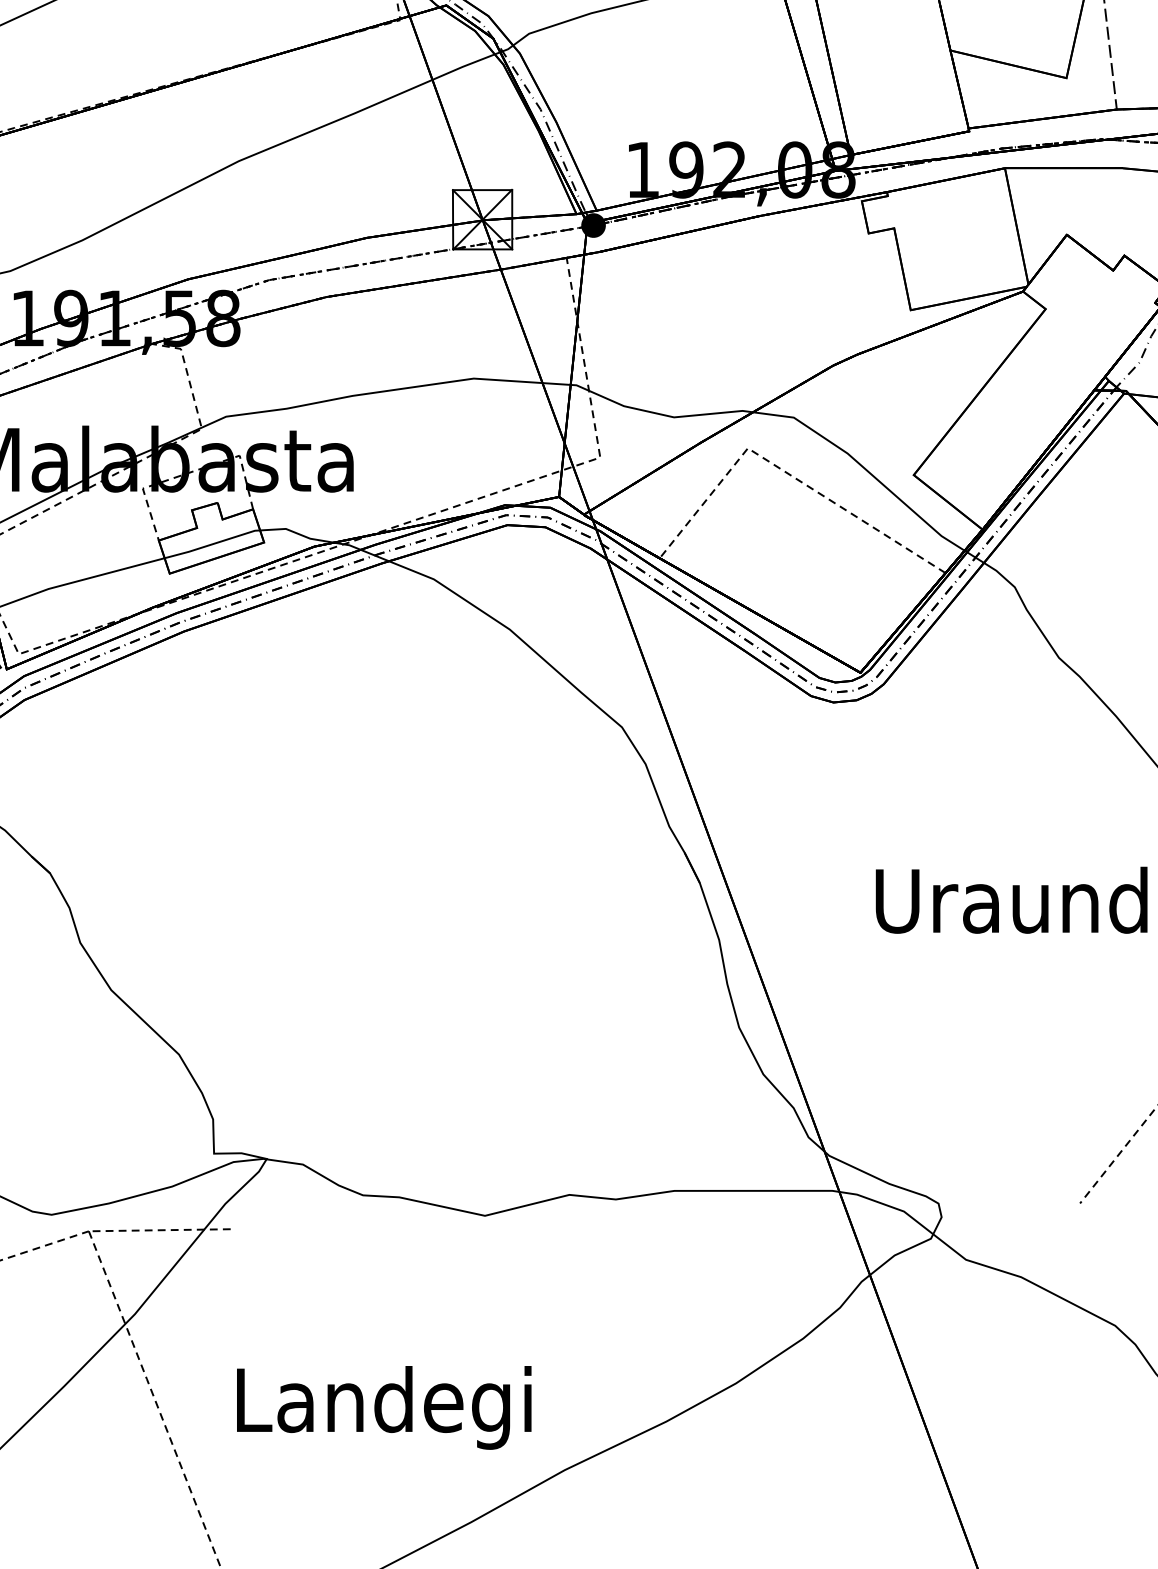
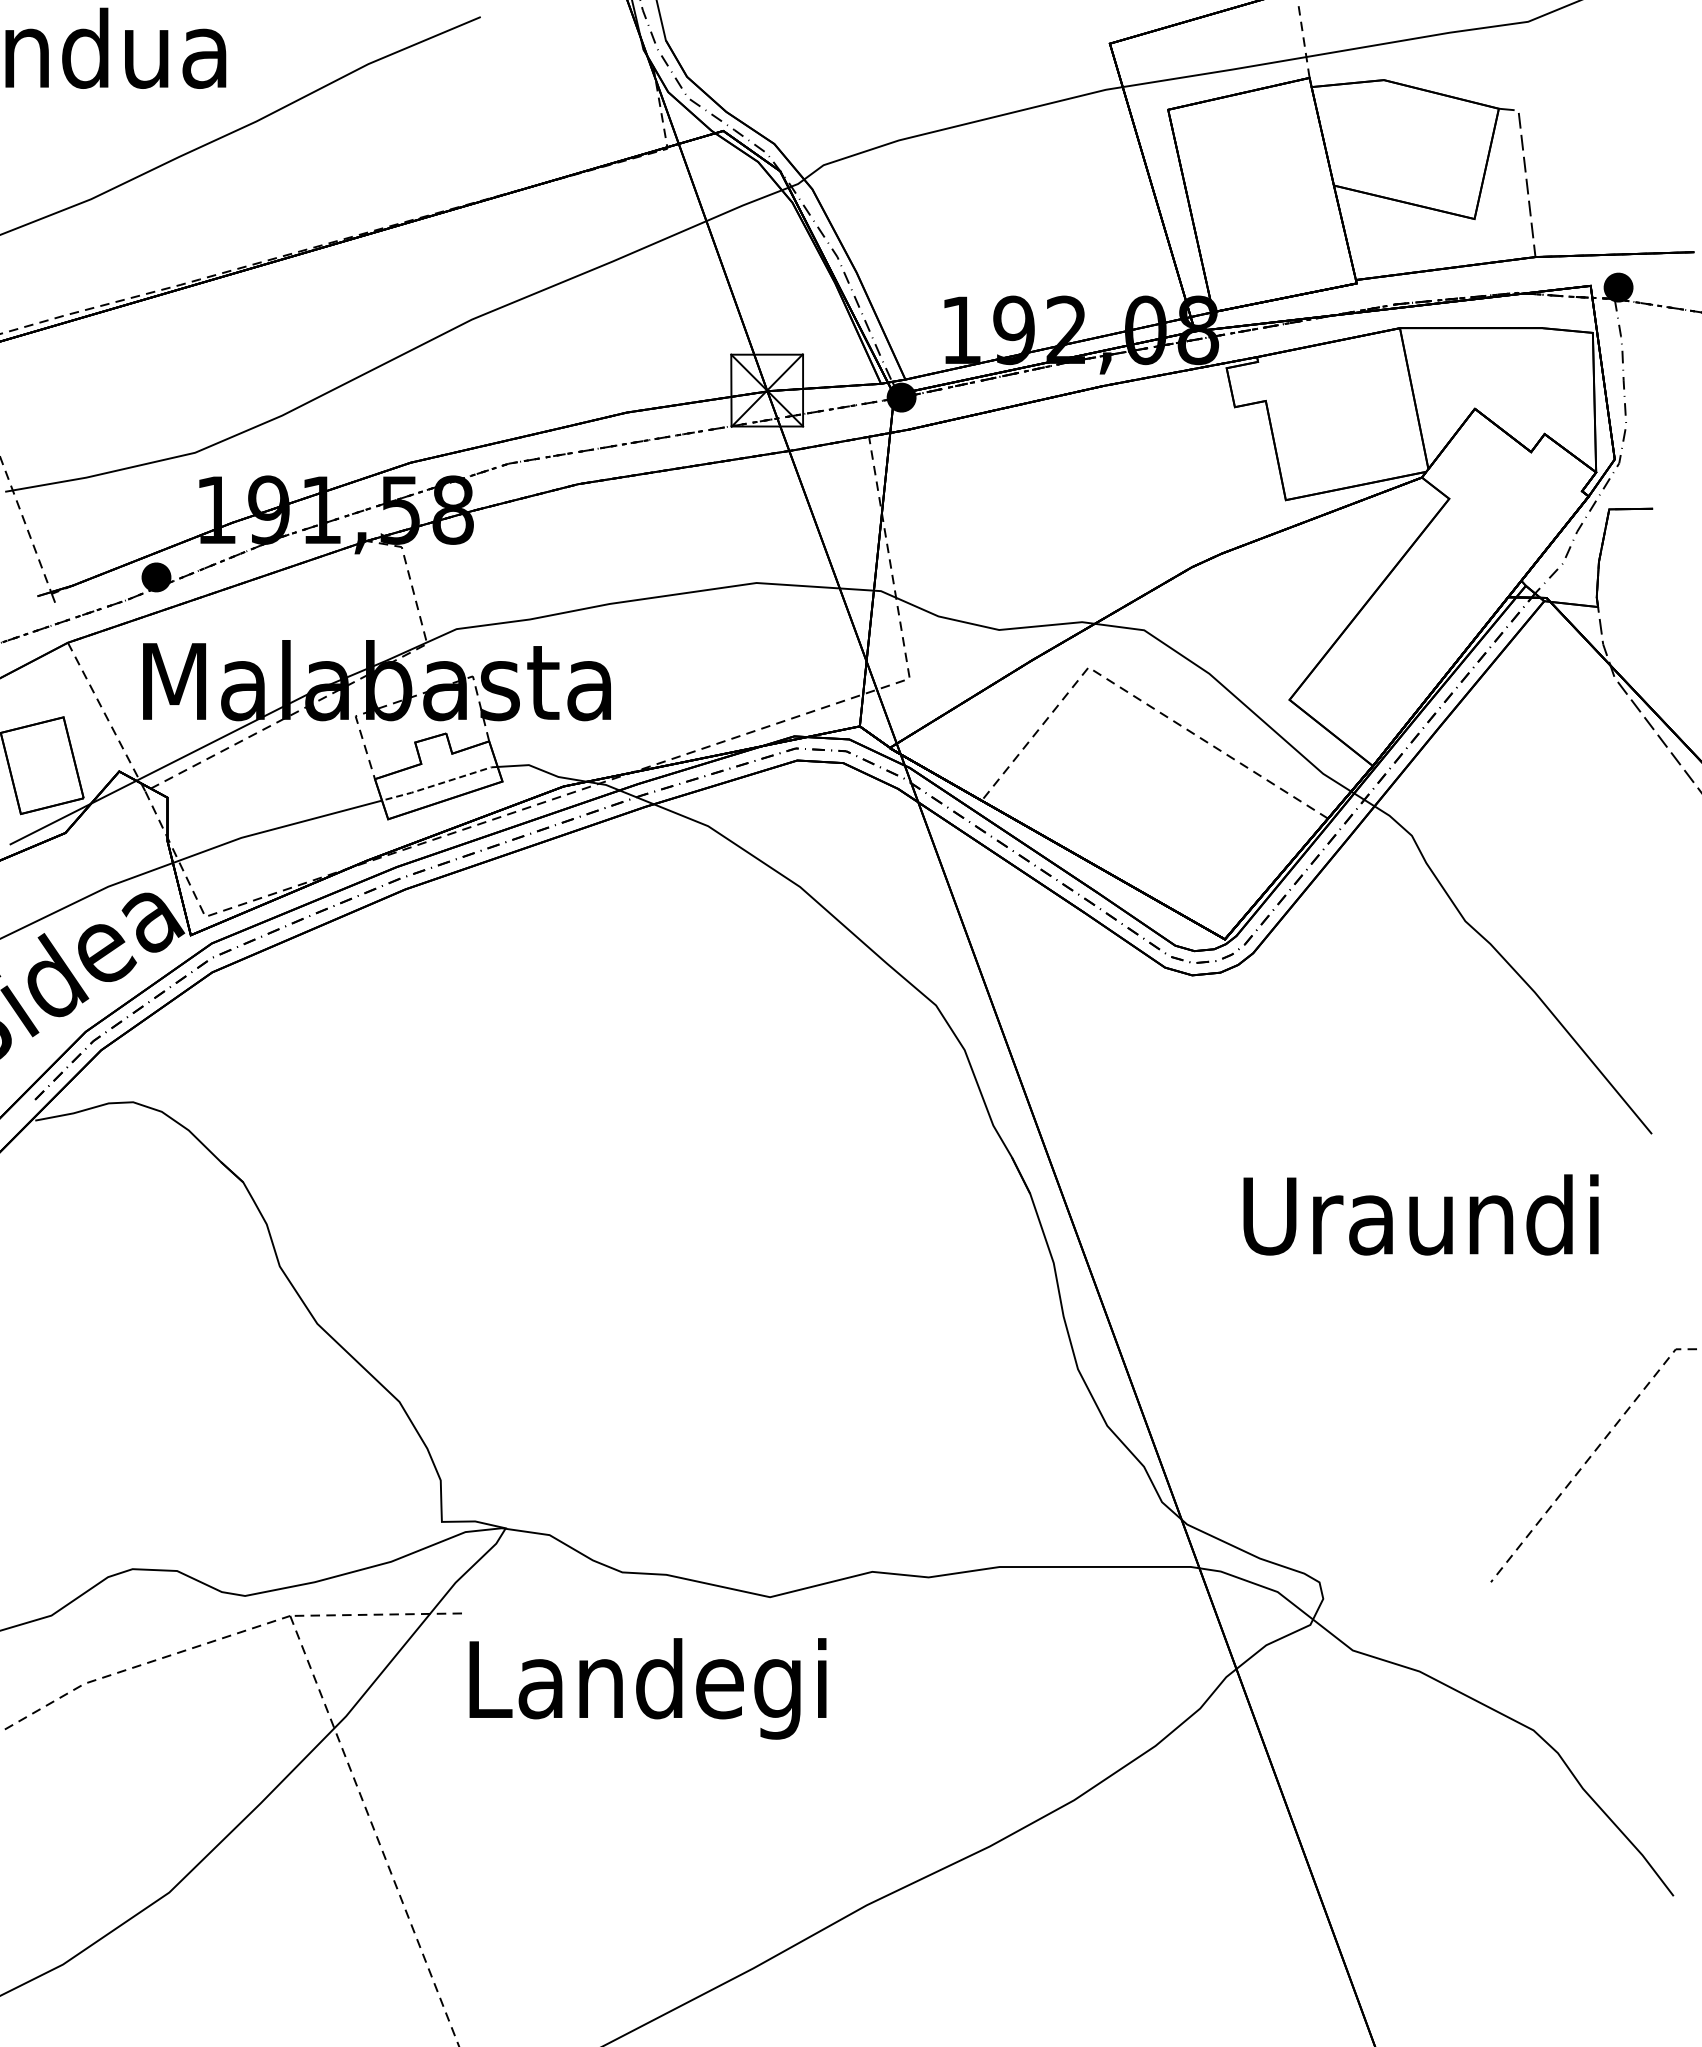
line: (212, 544) -> (440, 783), solid -> dashed
text: (383, 1407) -> (647, 1688), moved

